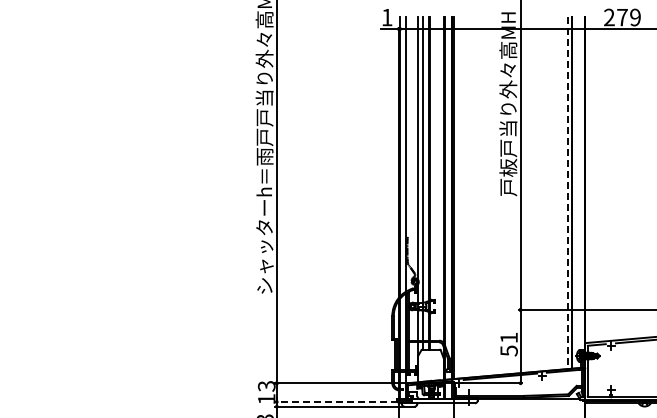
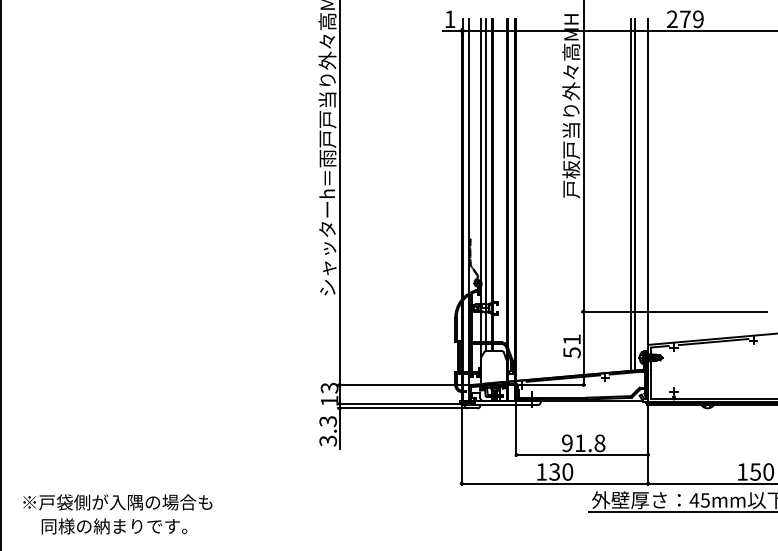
line: (567, 193) -> (630, 195), dashed -> solid
line: (335, 401) -> (398, 403), dashed -> solid

